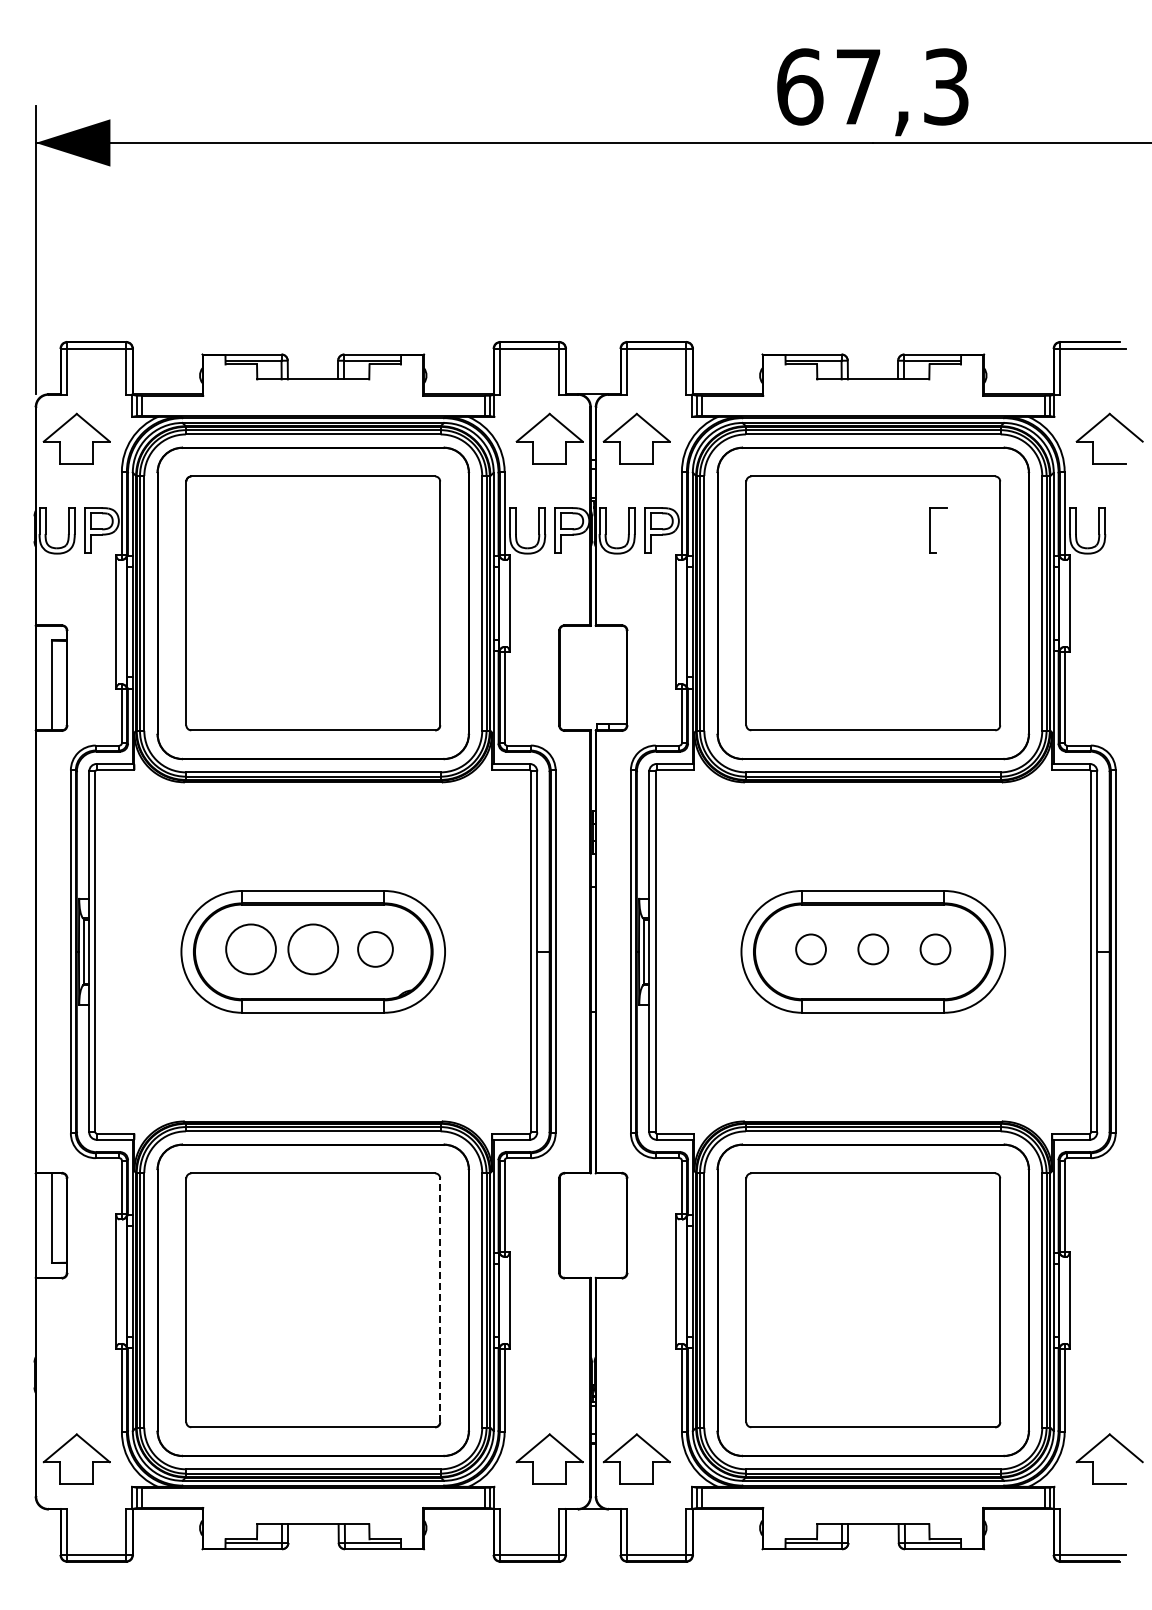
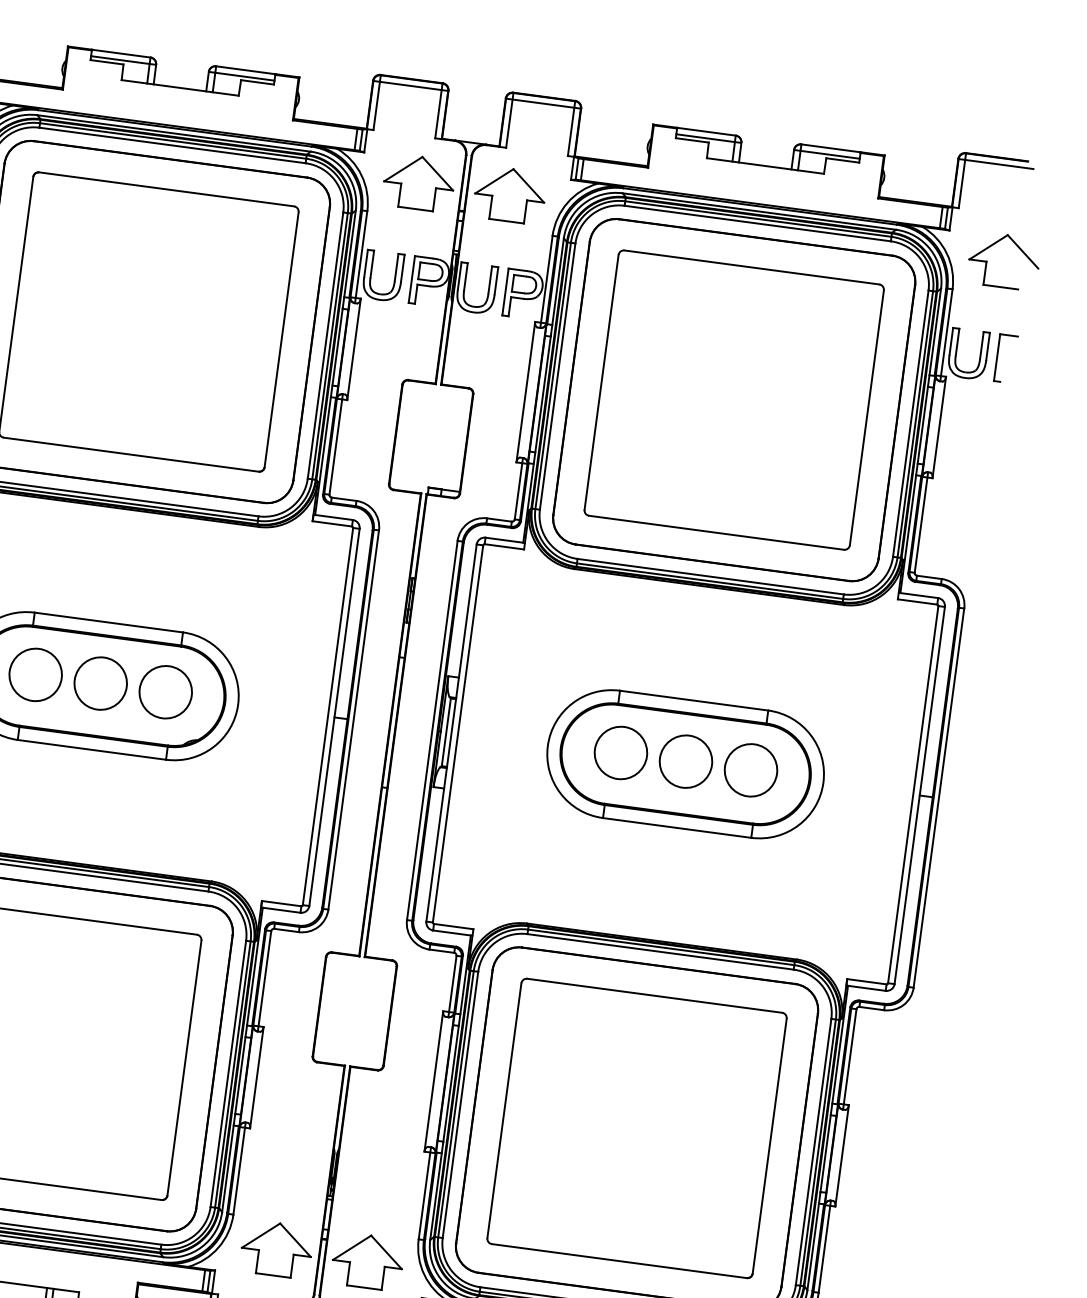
part: (930, 530) -> (997, 357), moved
circle: (375, 949) -> (165, 692), size x1.43
circle: (810, 949) -> (620, 753), size x1.67
circle: (873, 949) -> (686, 761), size x1.67
circle: (935, 949) -> (750, 770), size x1.67
line: (440, 1300) -> (184, 1068), dashed -> solid

